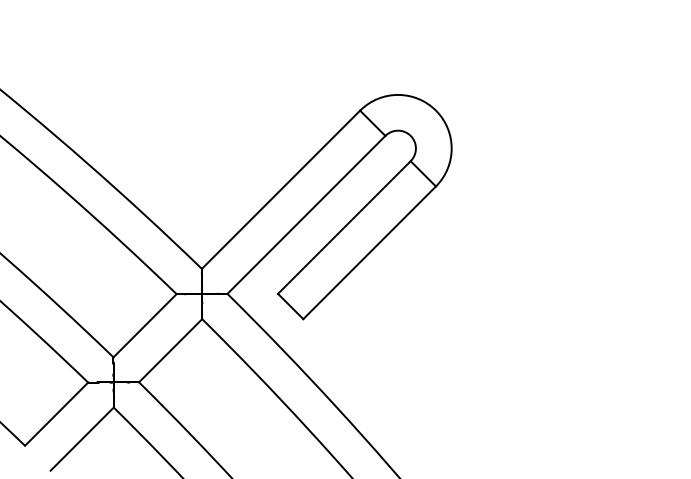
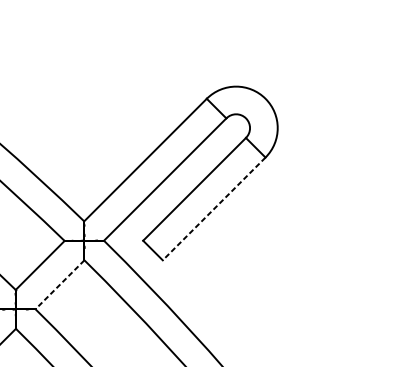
line: (369, 252) -> (214, 208), solid -> dashed
line: (170, 350) -> (59, 284), solid -> dashed

